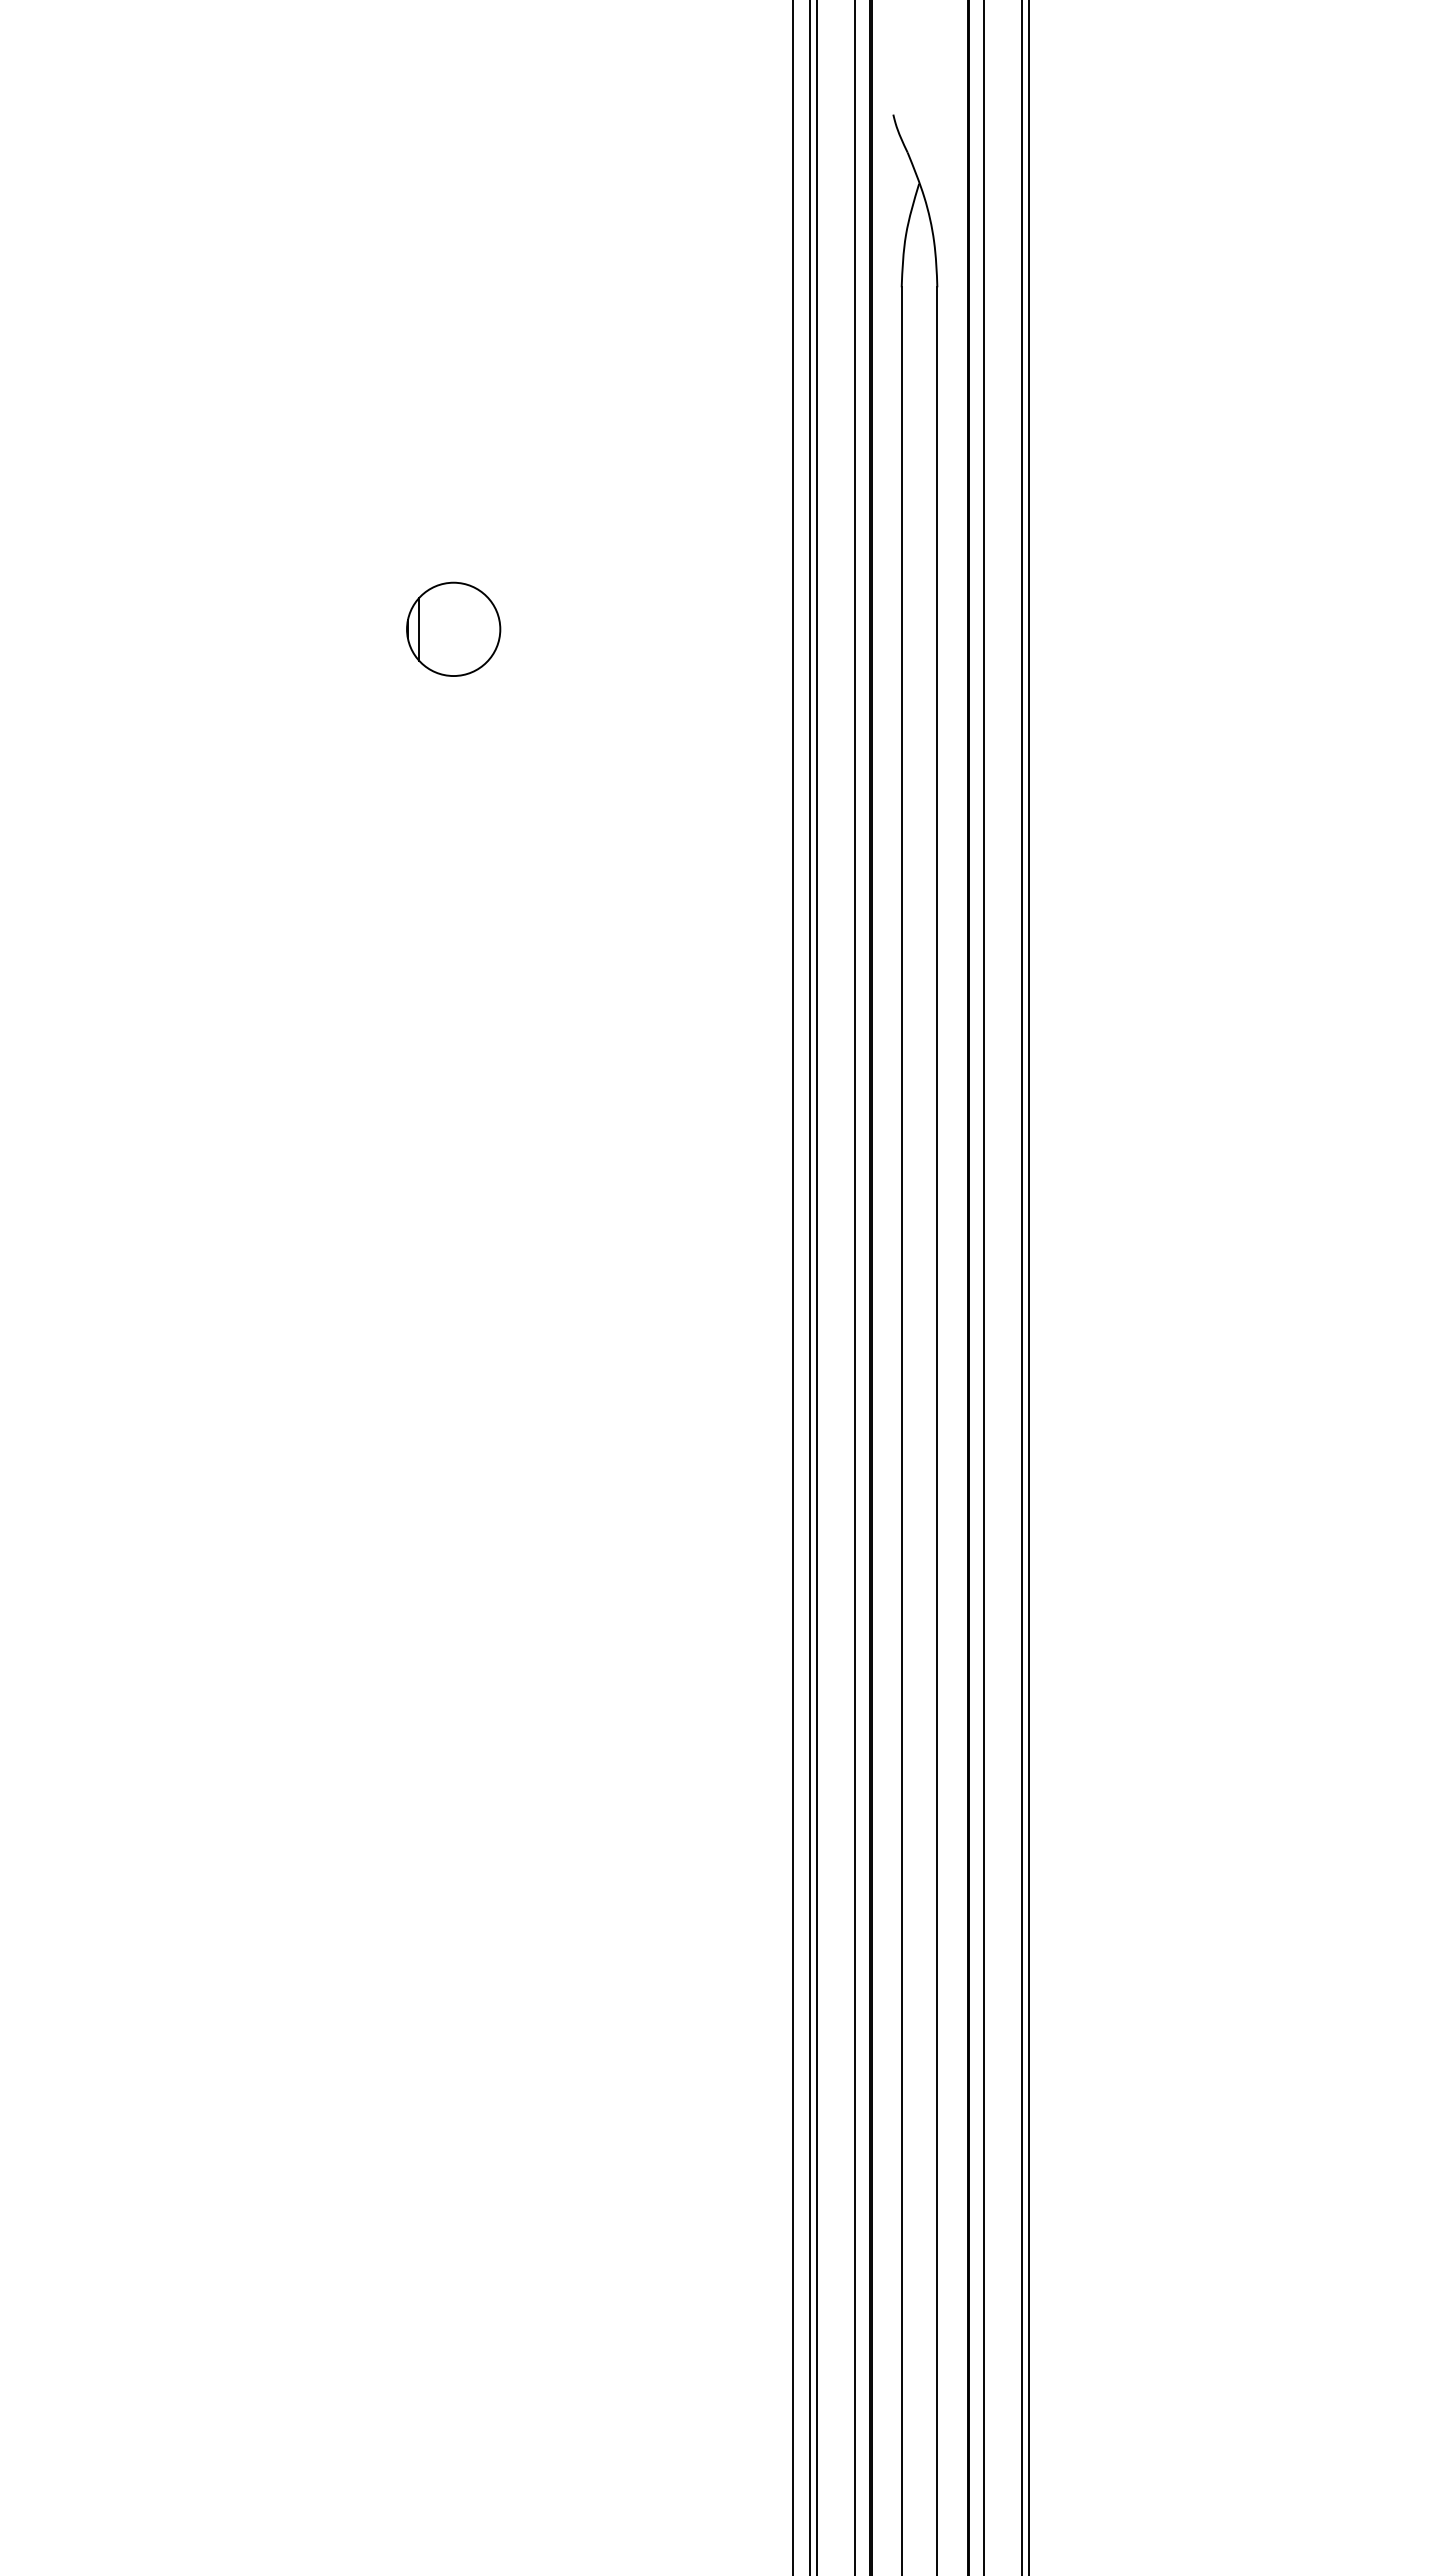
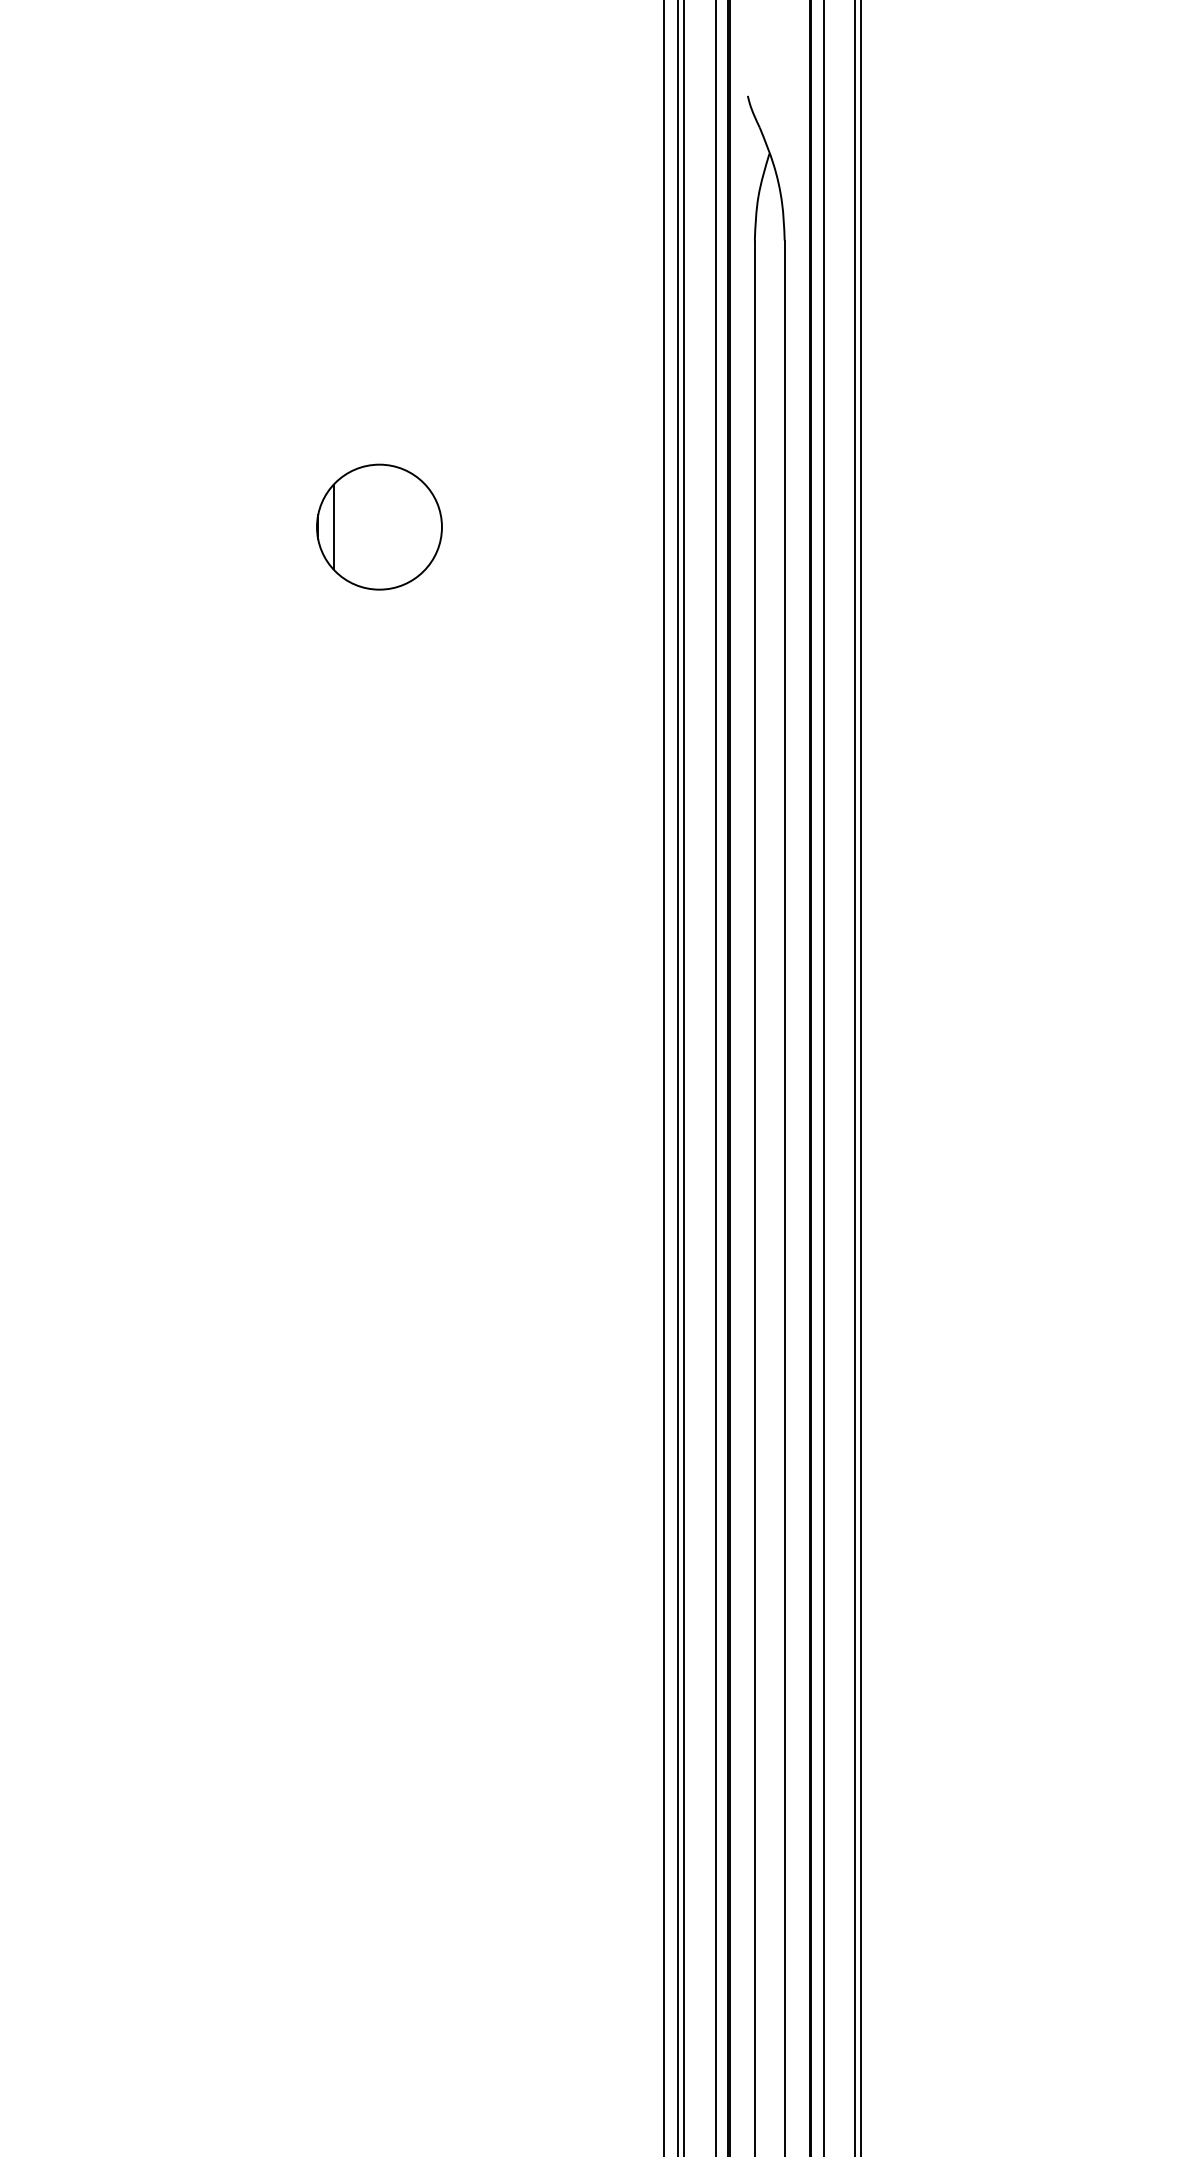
part: (453, 628) -> (379, 526), size x1.6

